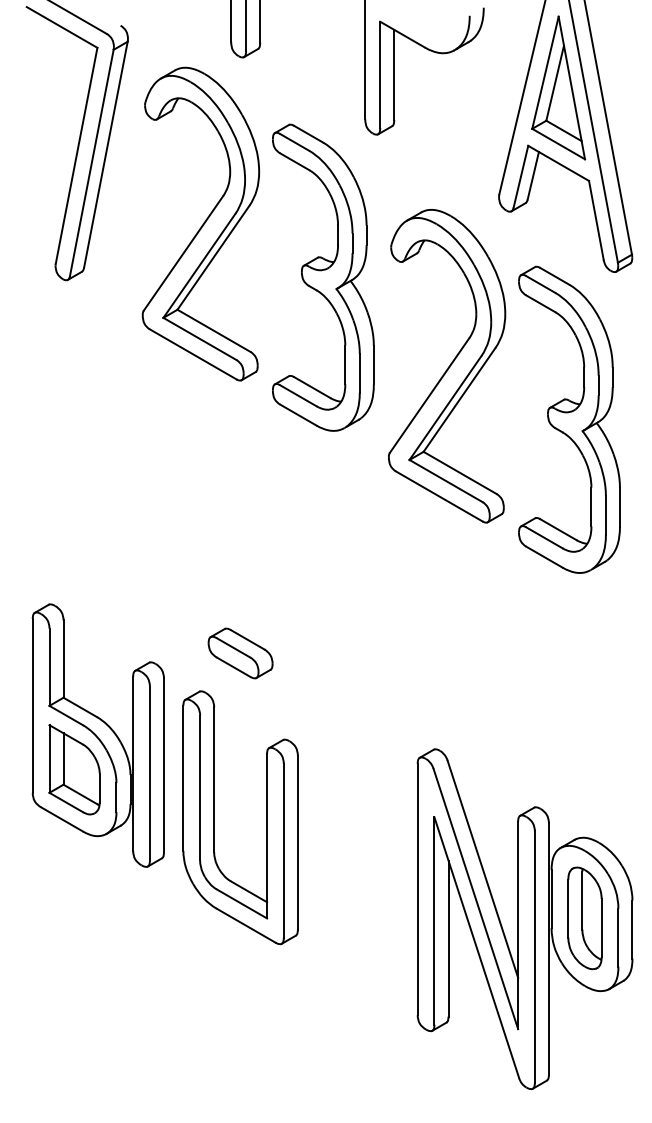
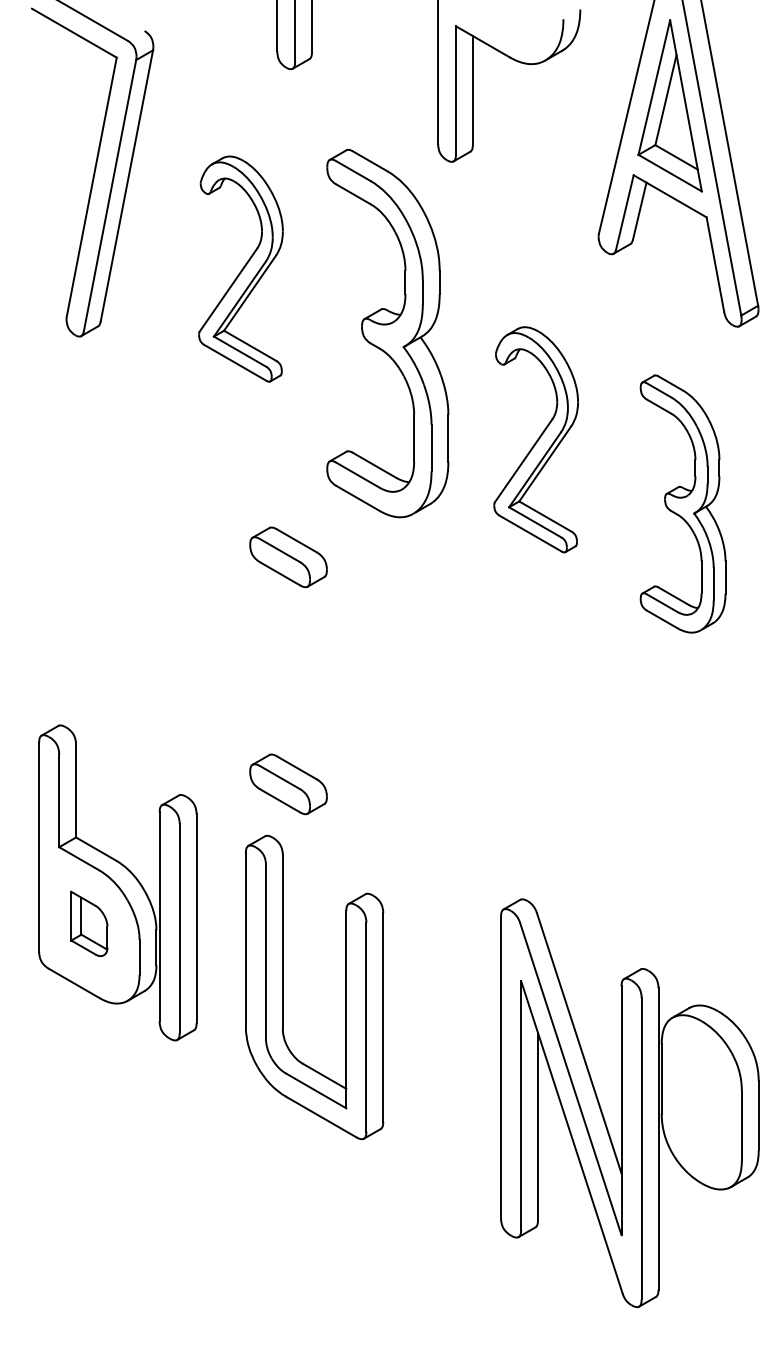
part: (200, 223) -> (240, 268), size x0.6
part: (446, 366) -> (535, 439), size x0.6
part: (568, 419) -> (682, 503), size x0.7
part: (240, 464) -> (288, 557), added
part: (74, 769) -> (89, 923), size x0.6
part: (214, 817) -> (283, 987), moved
part: (584, 918) -> (701, 1102), removed

